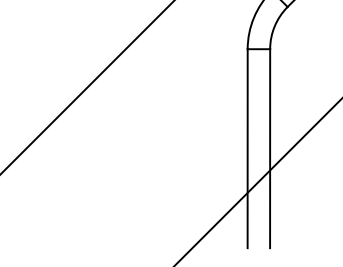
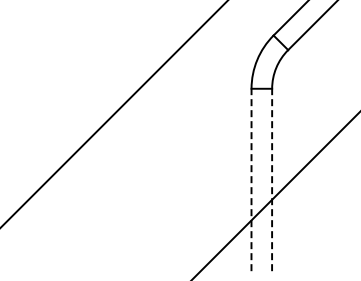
line: (247, 148) -> (251, 179), solid -> dashed
line: (270, 148) -> (272, 179), solid -> dashed

